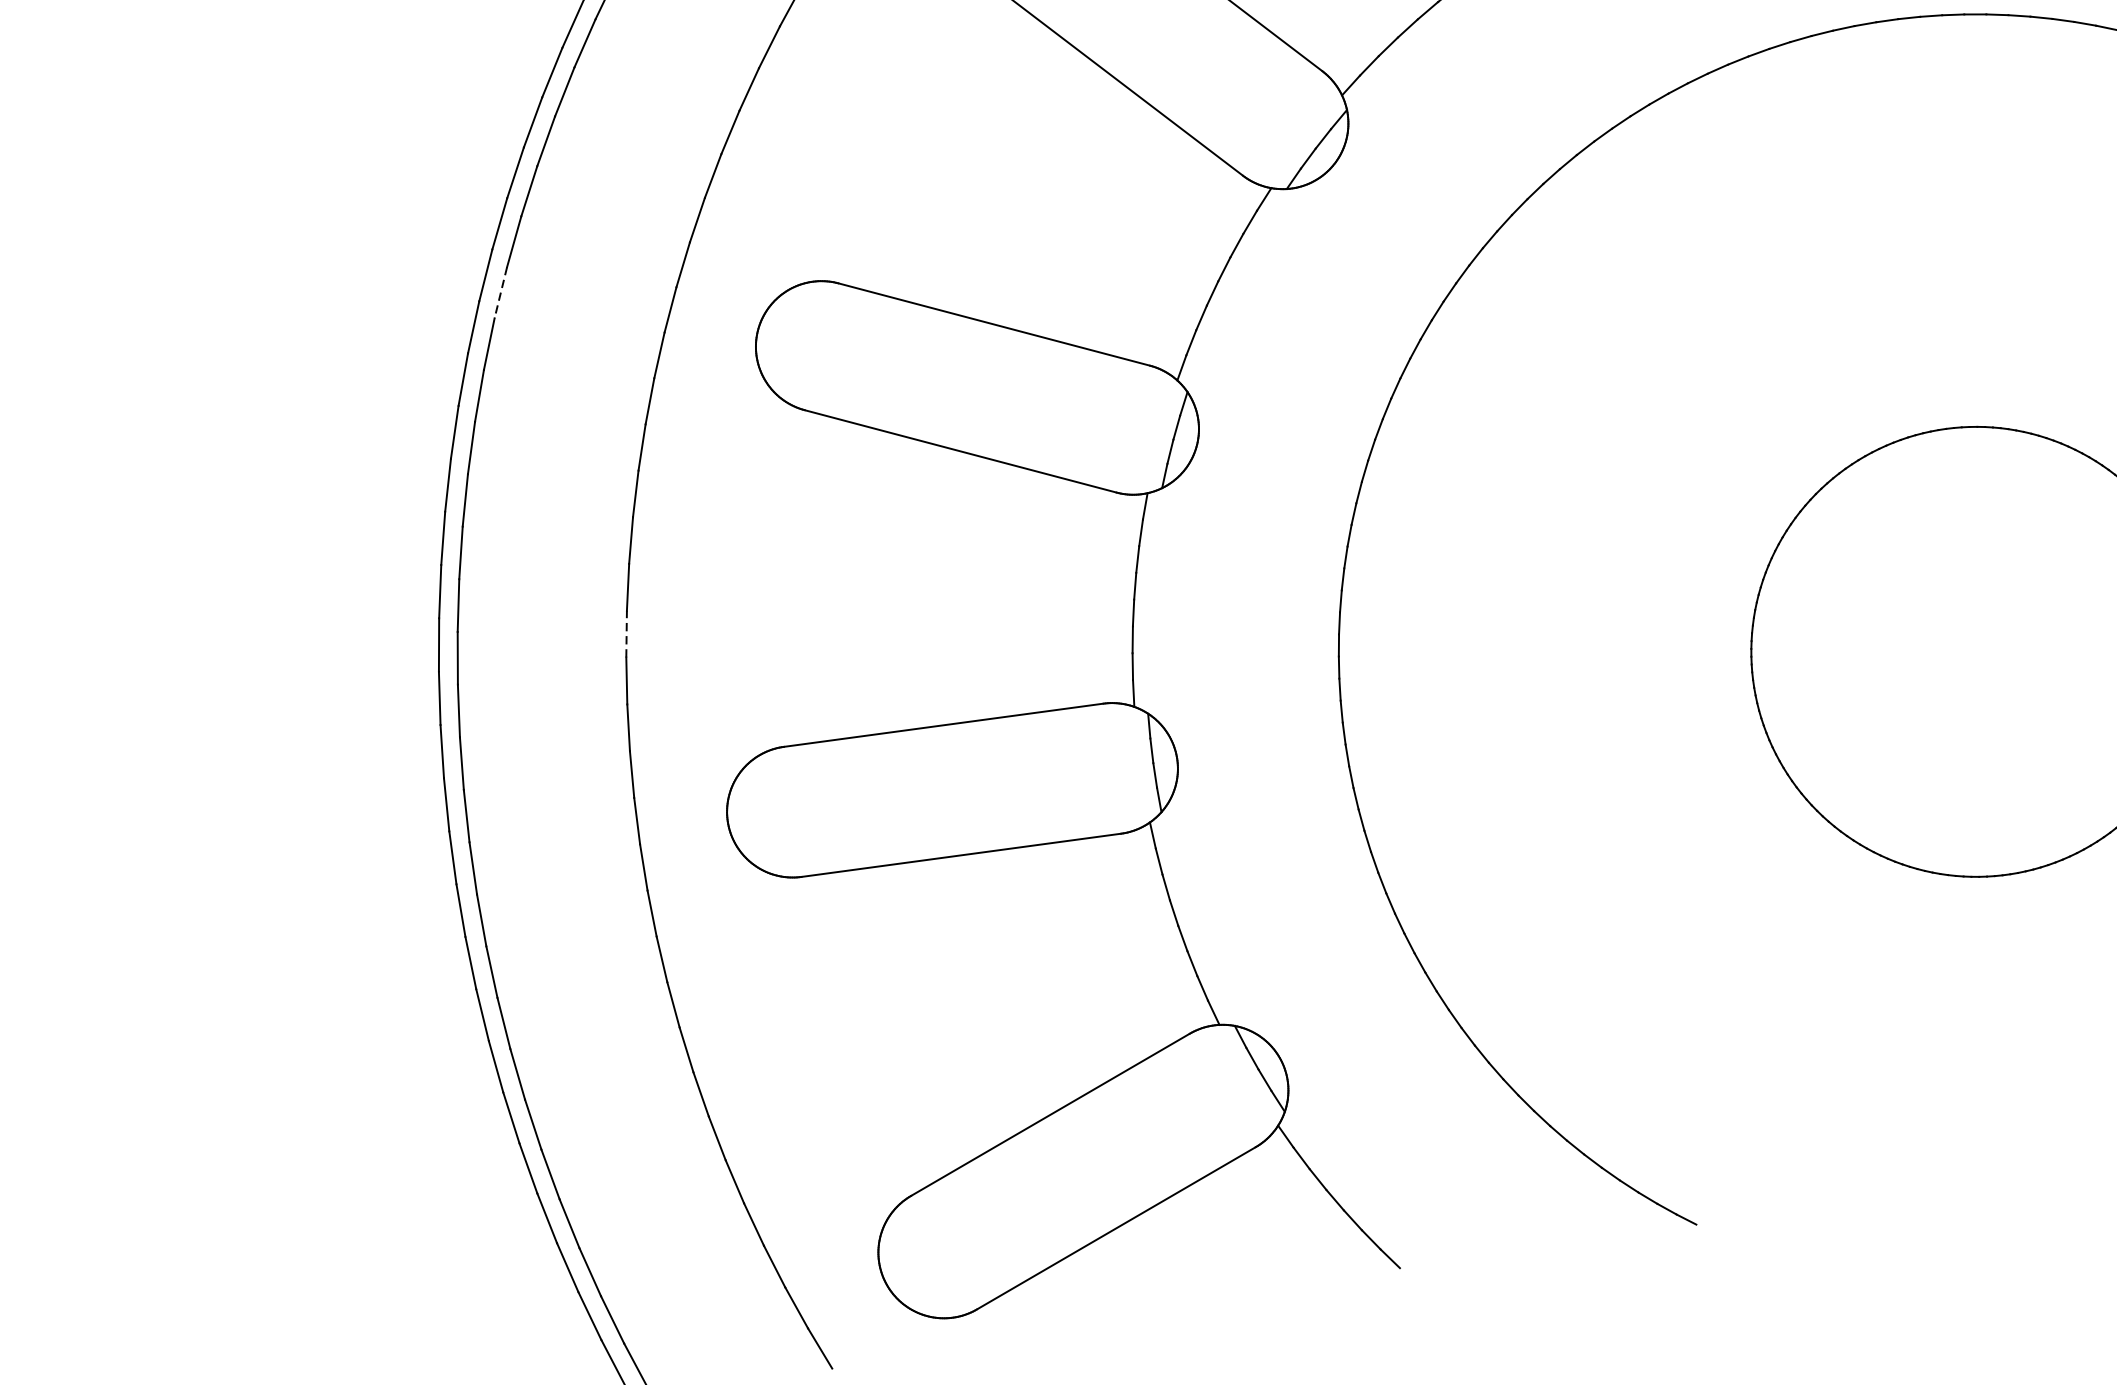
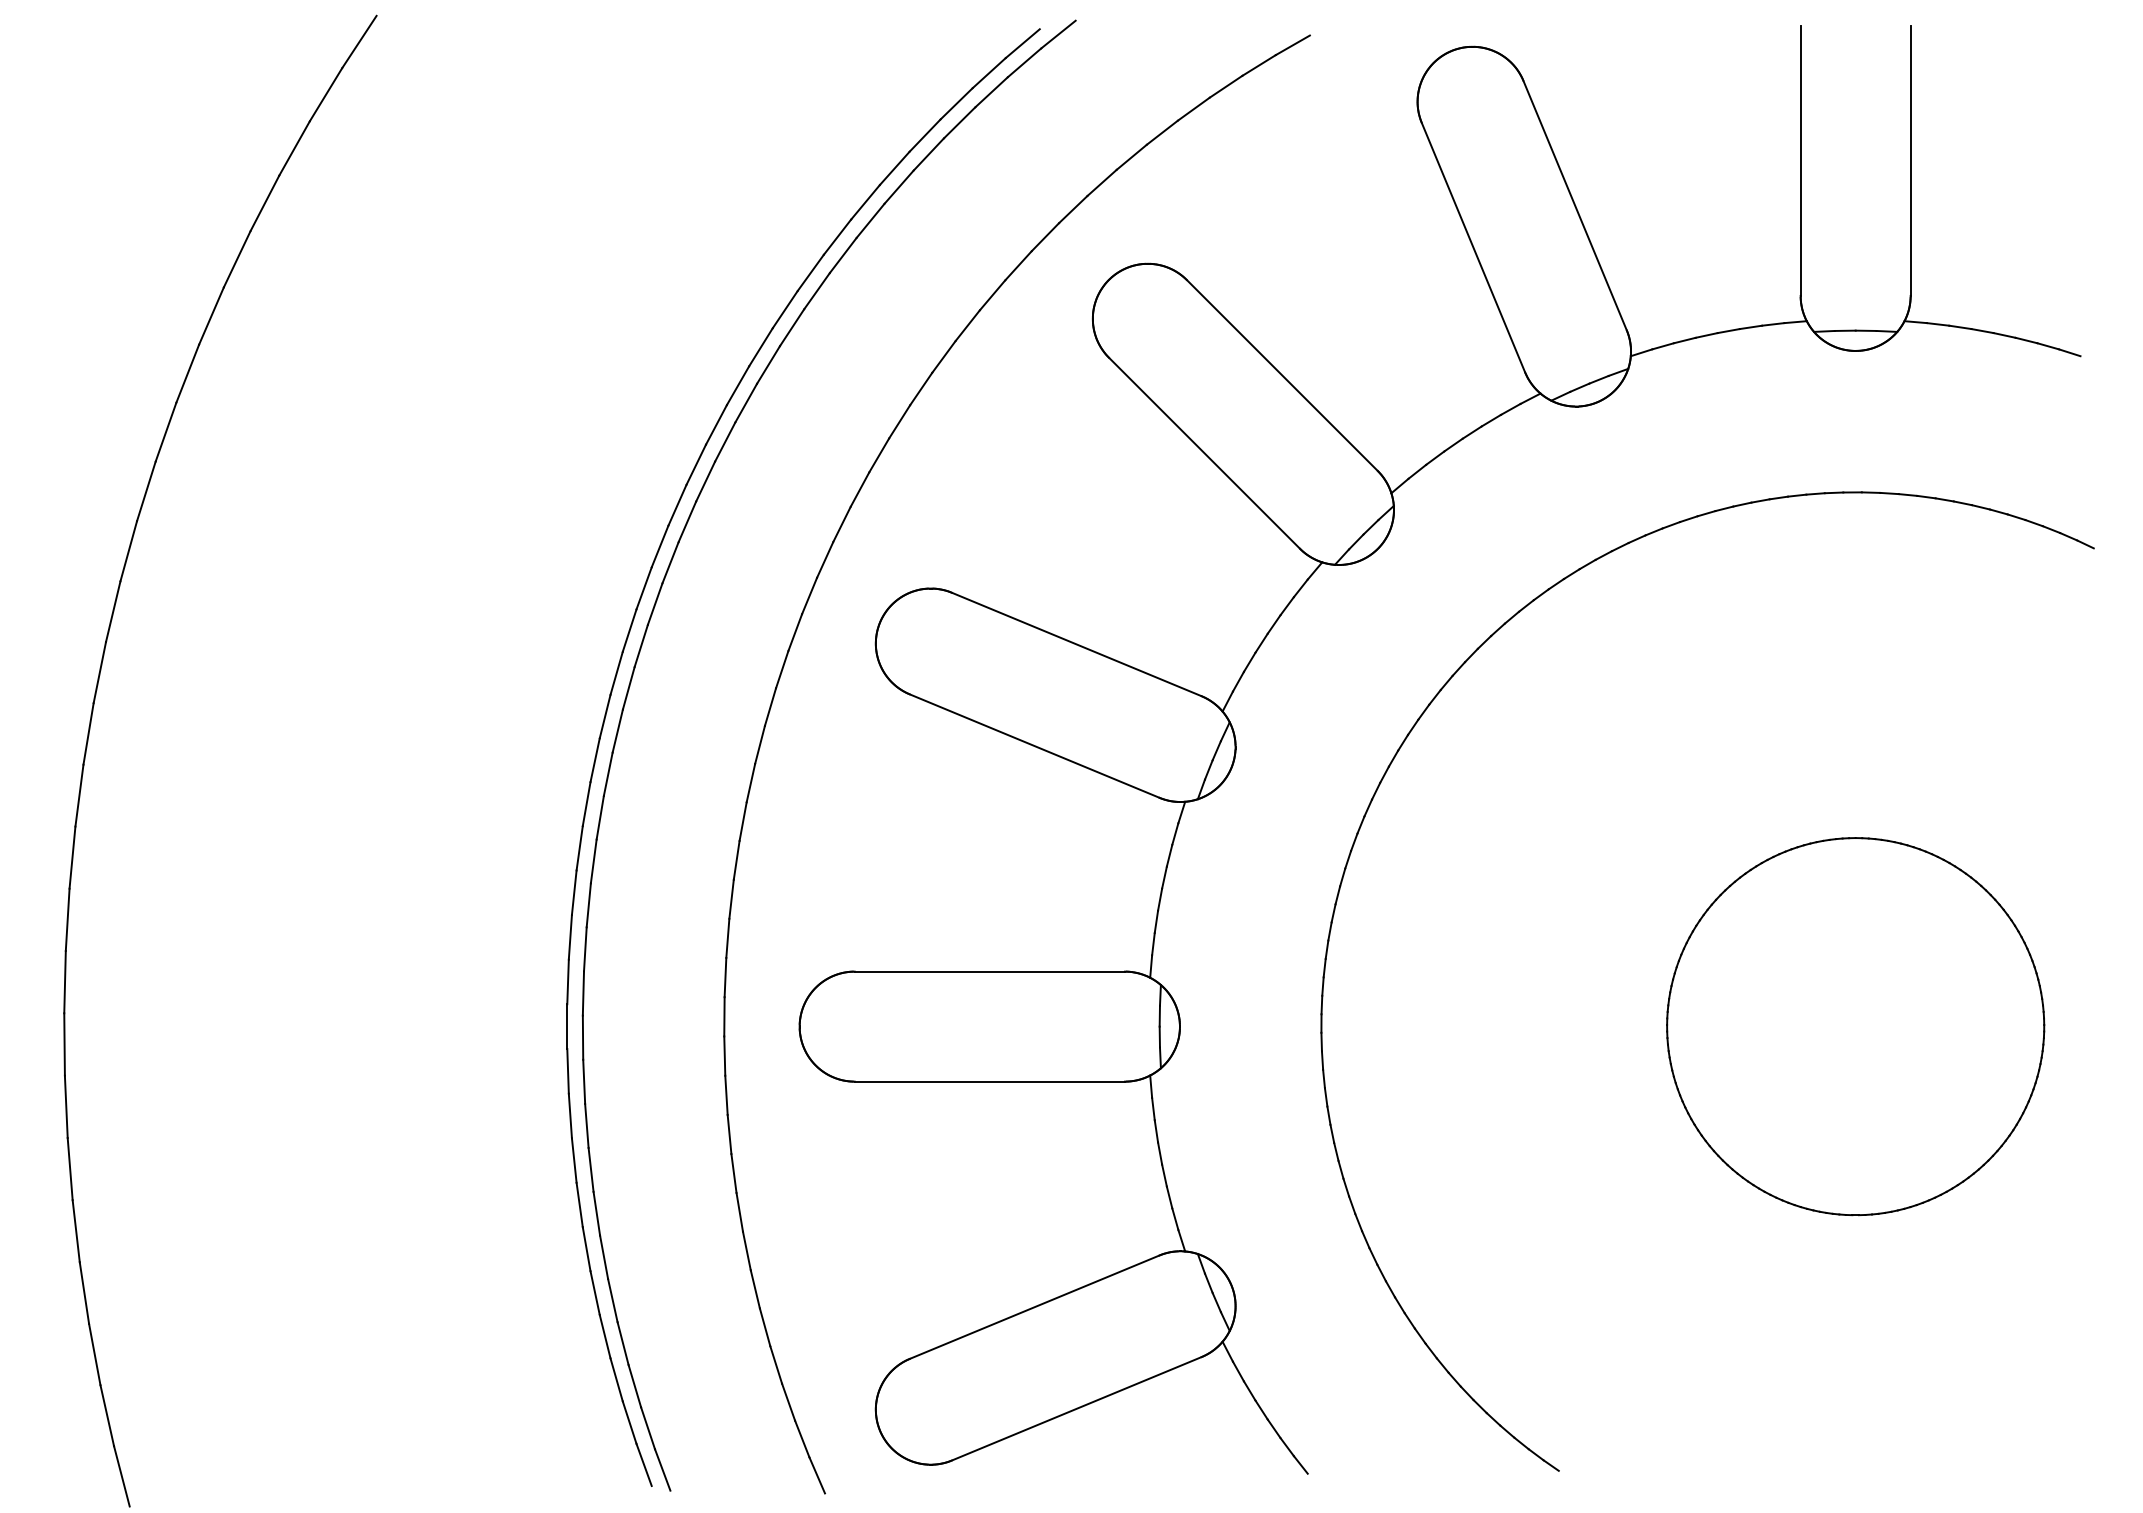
line: (500, 293) -> (670, 563), dashed -> solid
line: (626, 634) -> (736, 860), dashed -> solid

